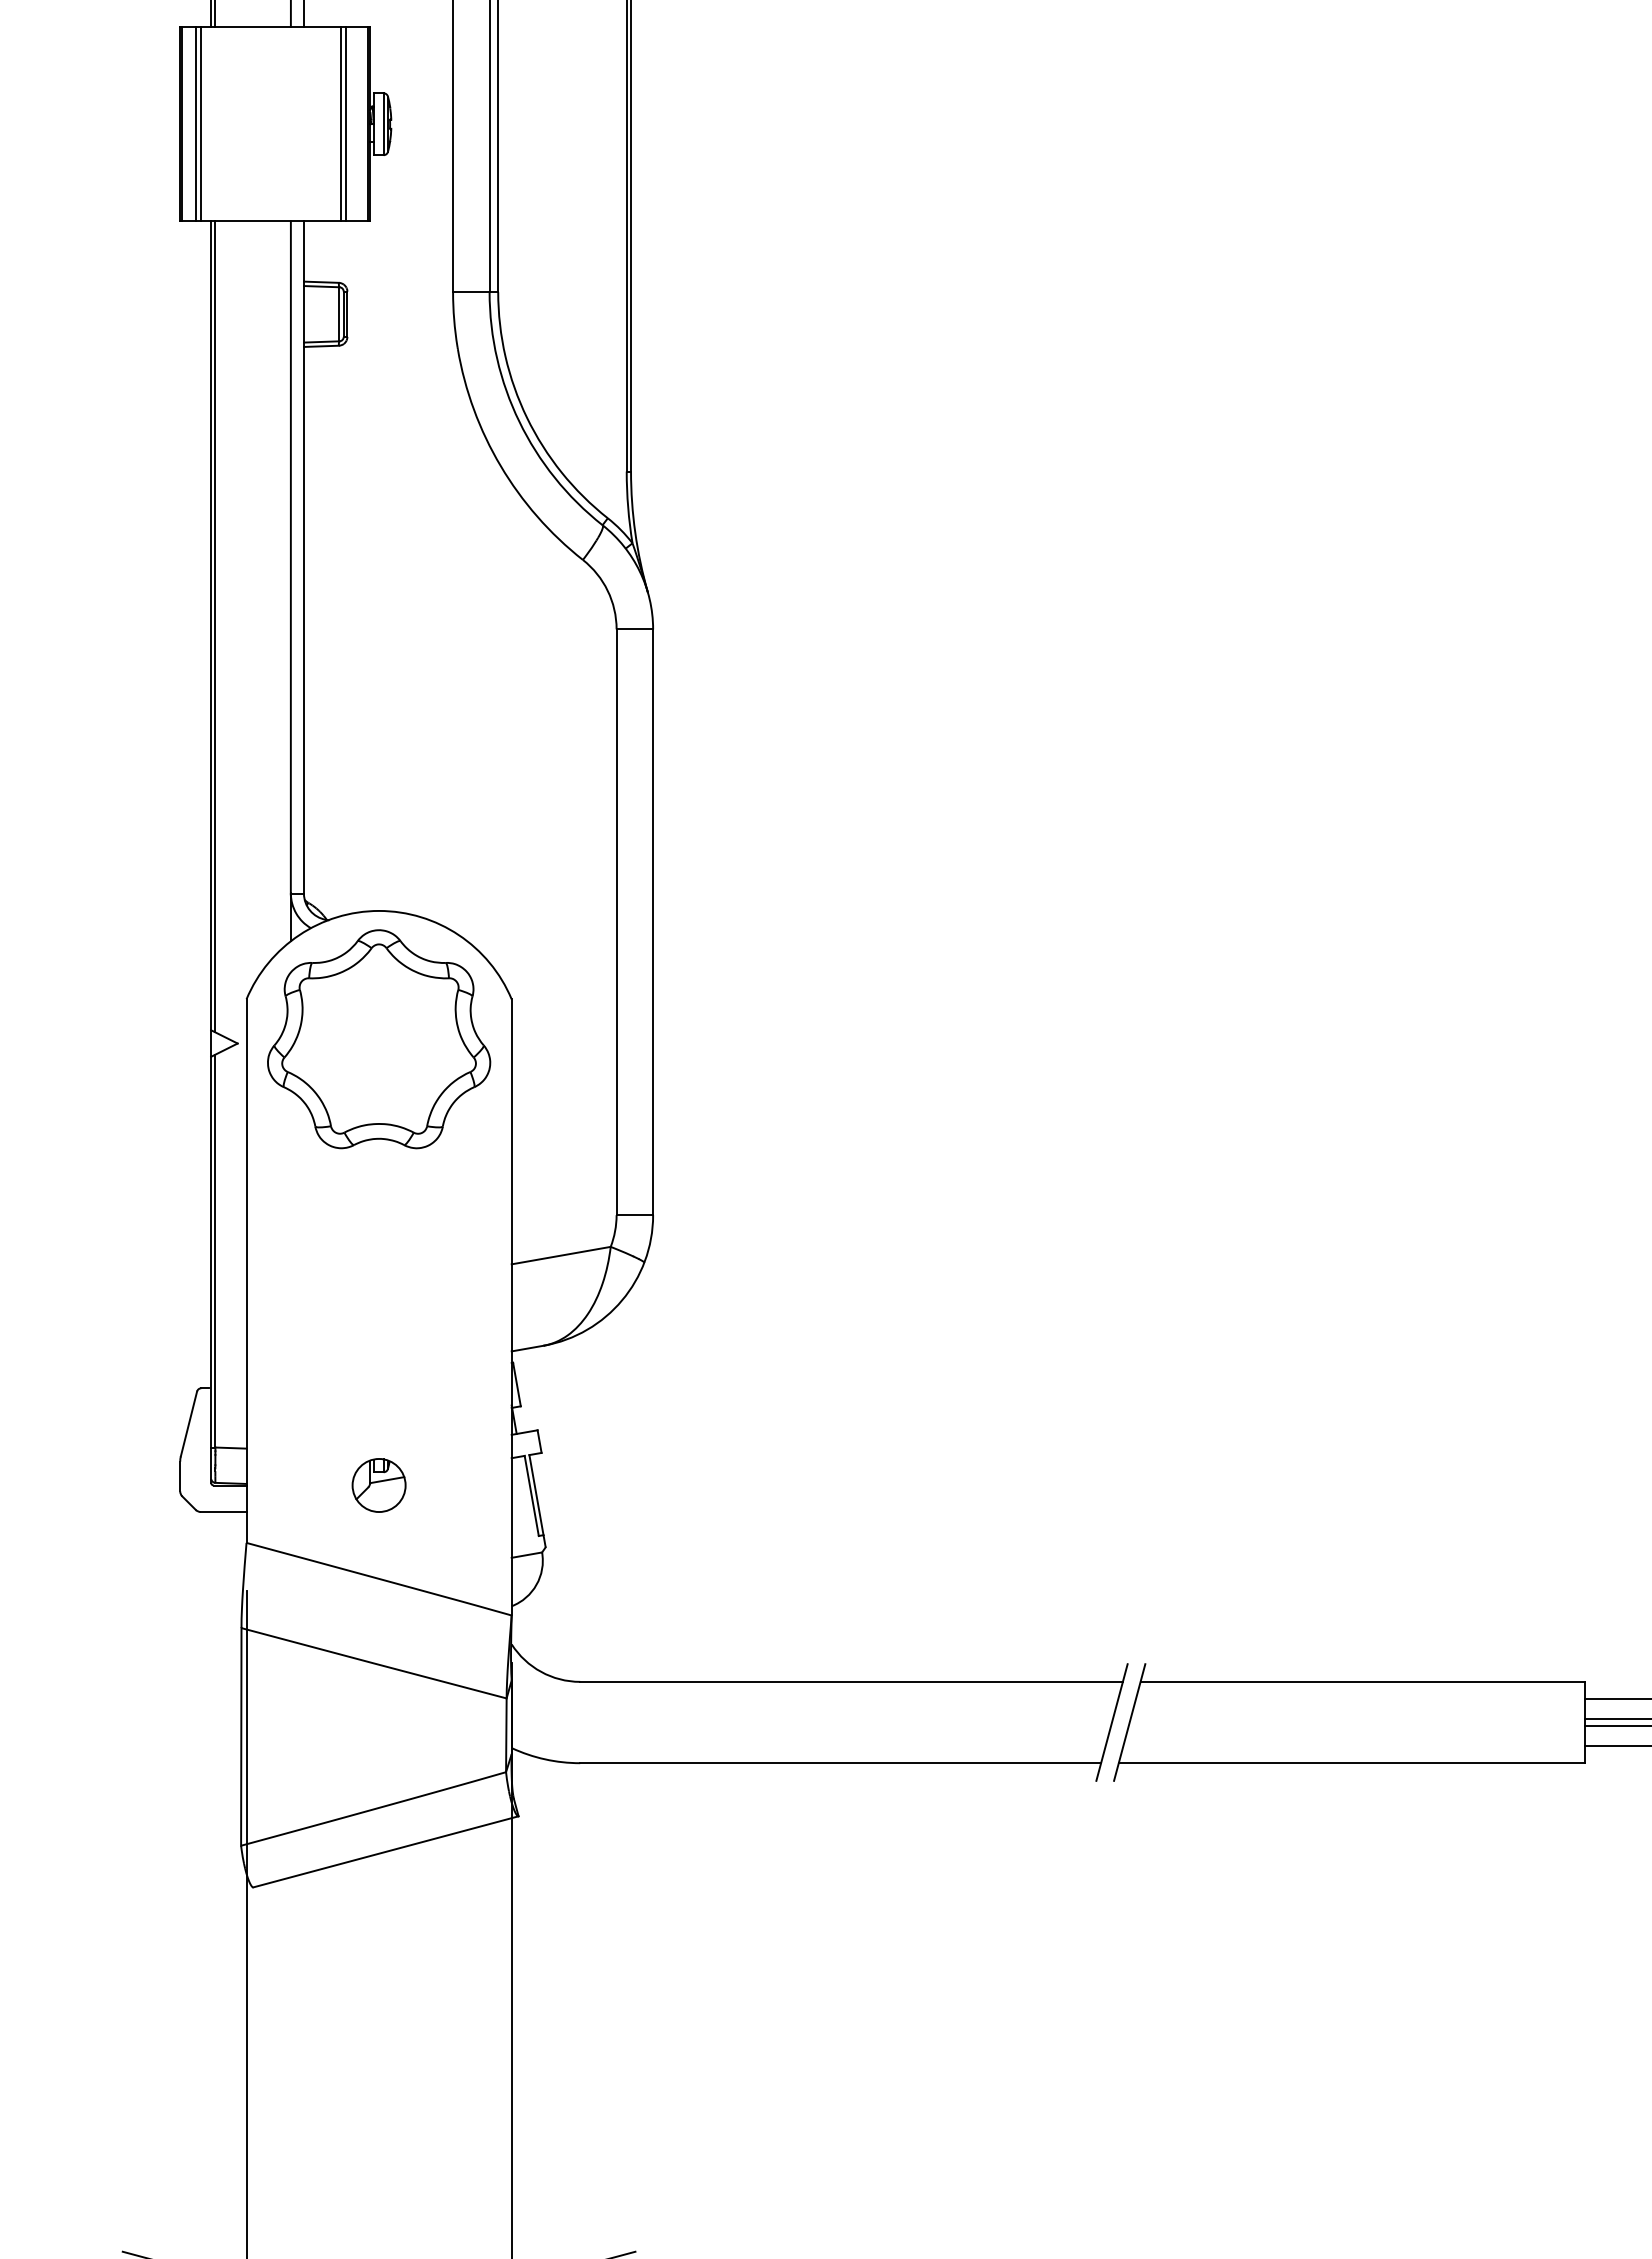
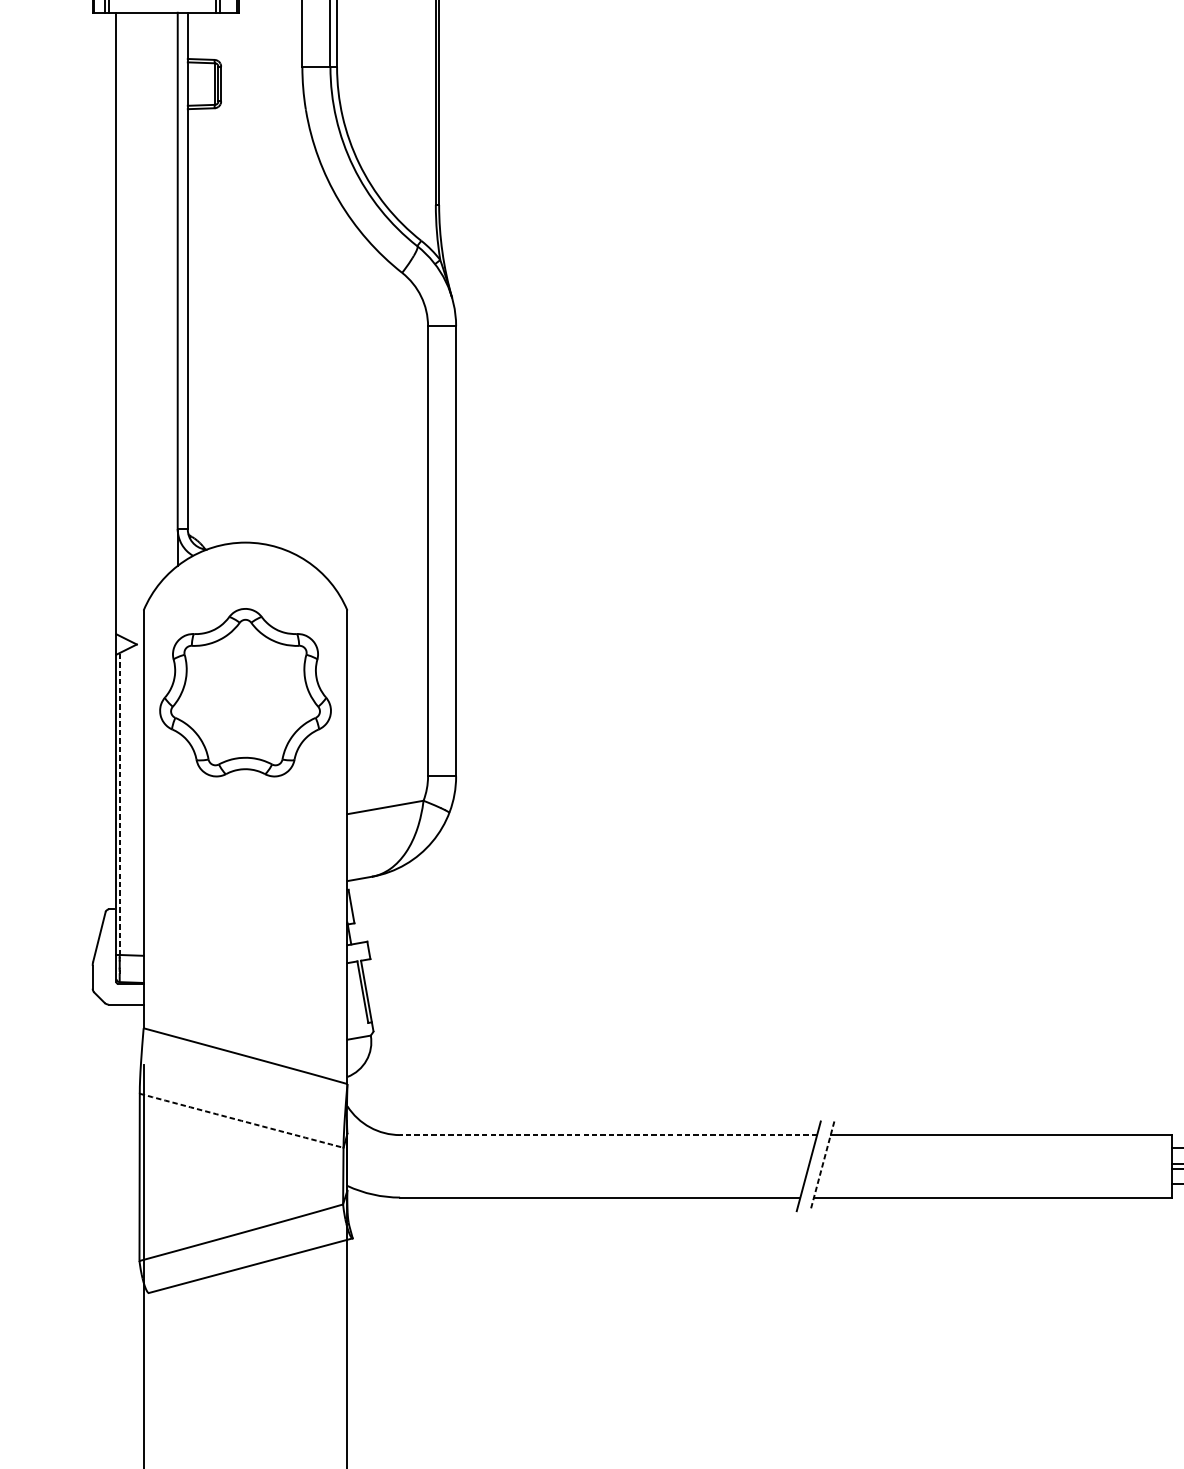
line: (215, 626) -> (119, 324), removed
part: (379, 1039) -> (245, 692), moved
line: (215, 1250) -> (119, 803), solid -> dashed
part: (378, 1485) -> (245, 984), removed
arc: (374, 1663) -> (242, 1120), solid -> dashed
line: (851, 1681) -> (608, 1134), solid -> dashed
line: (1129, 1723) -> (822, 1167), solid -> dashed

